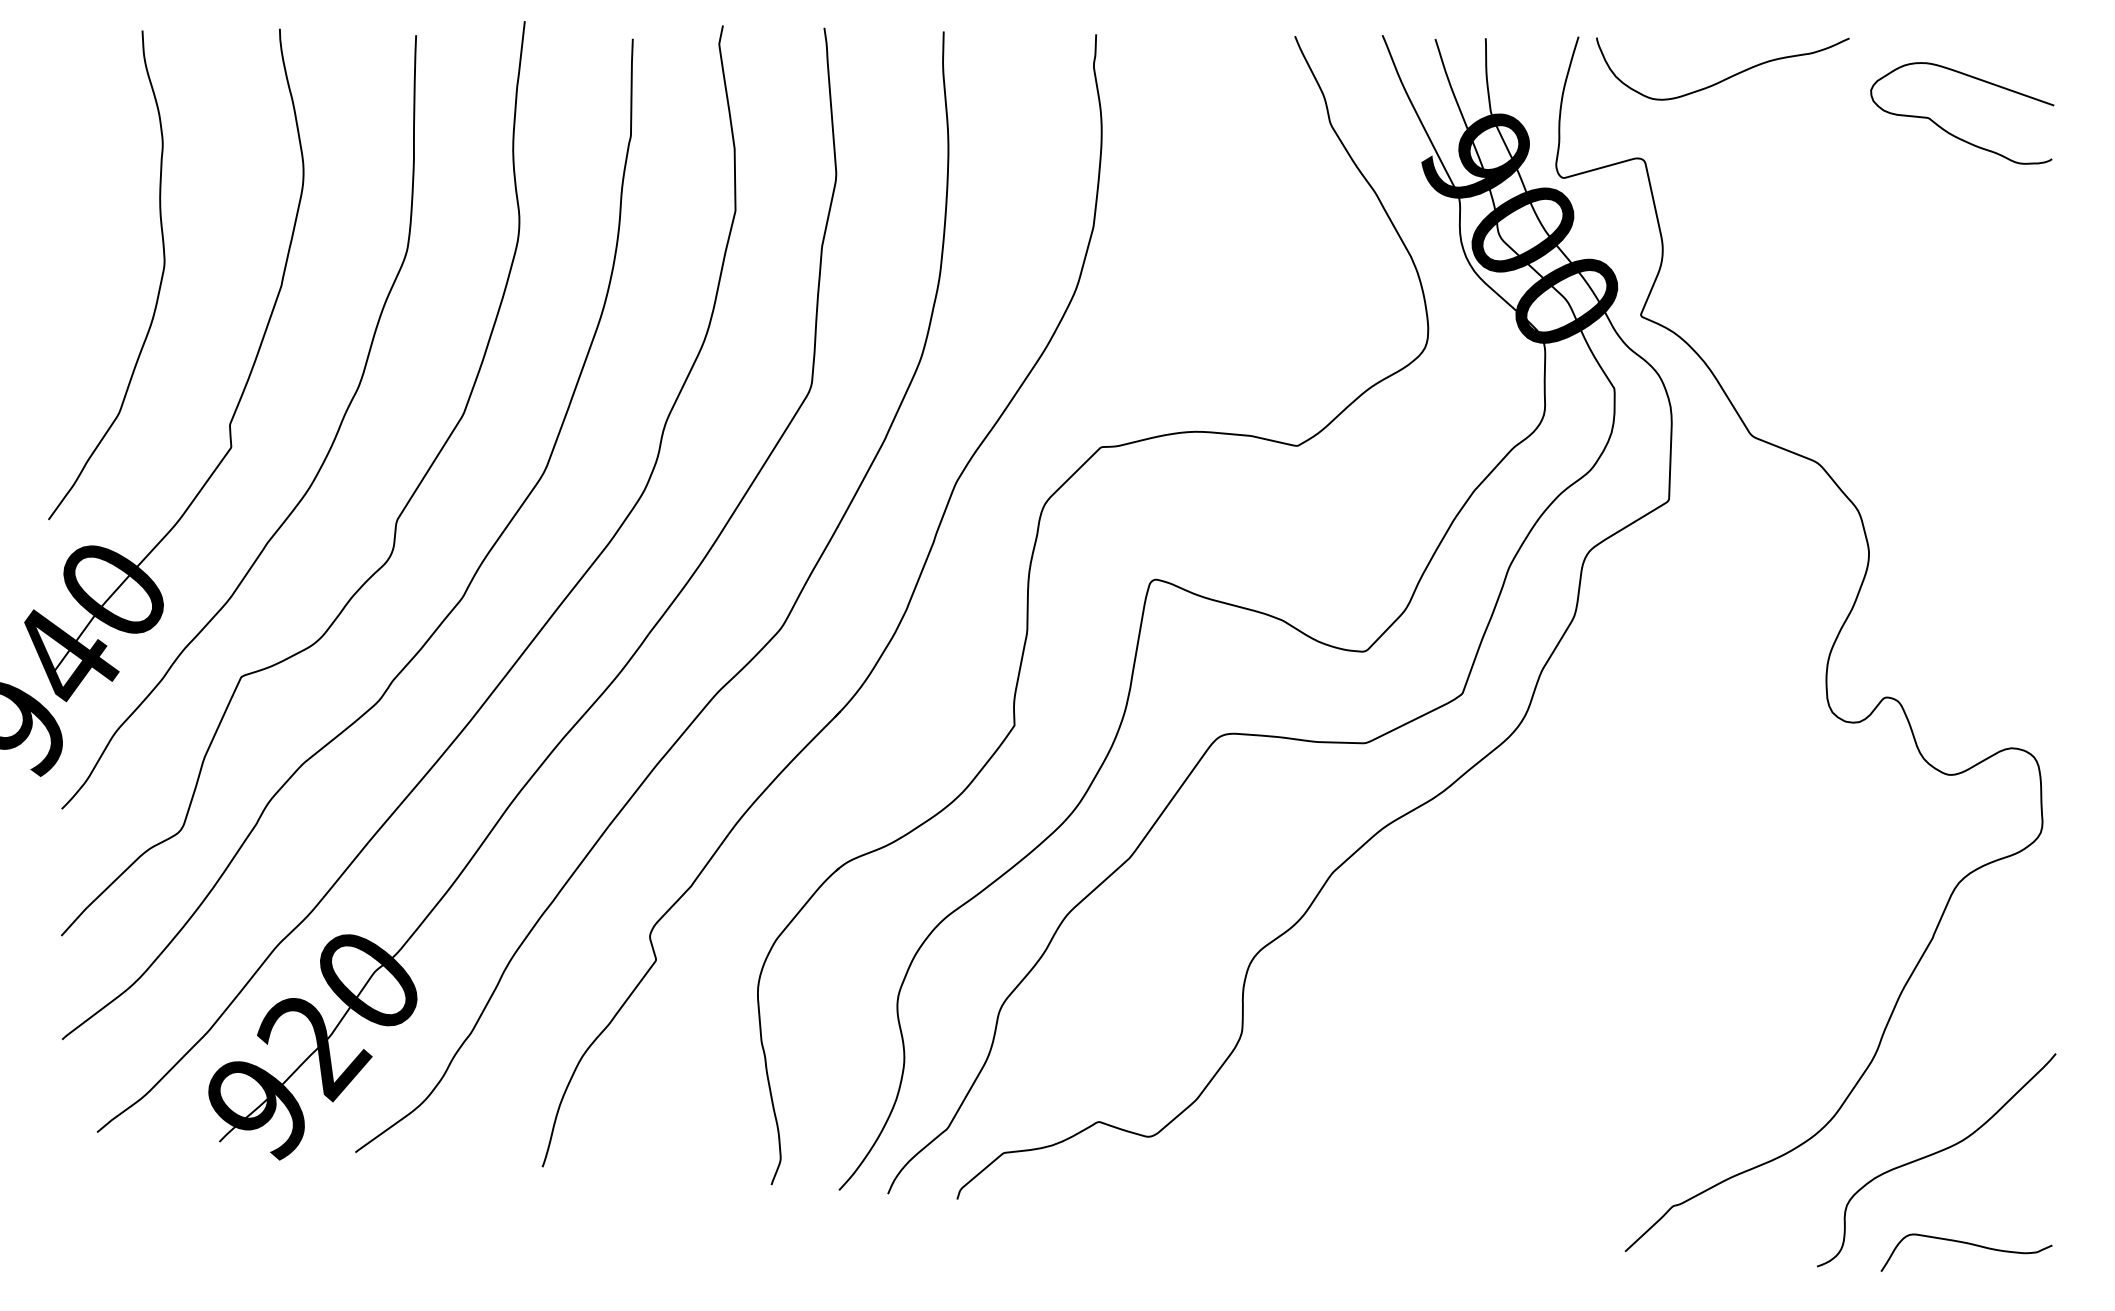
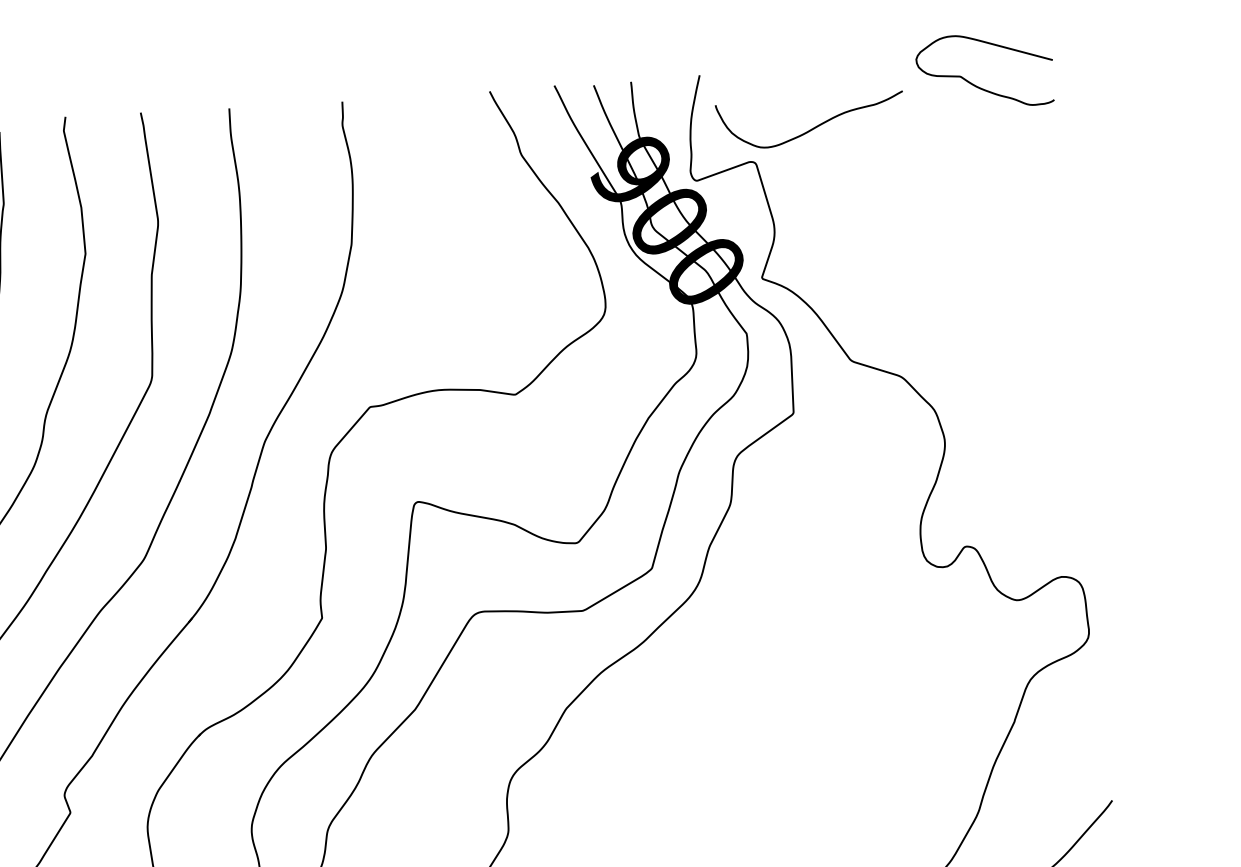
curve: (1727, 77) -> (814, 127), moved
curve: (1948, 131) -> (976, 85), moved

